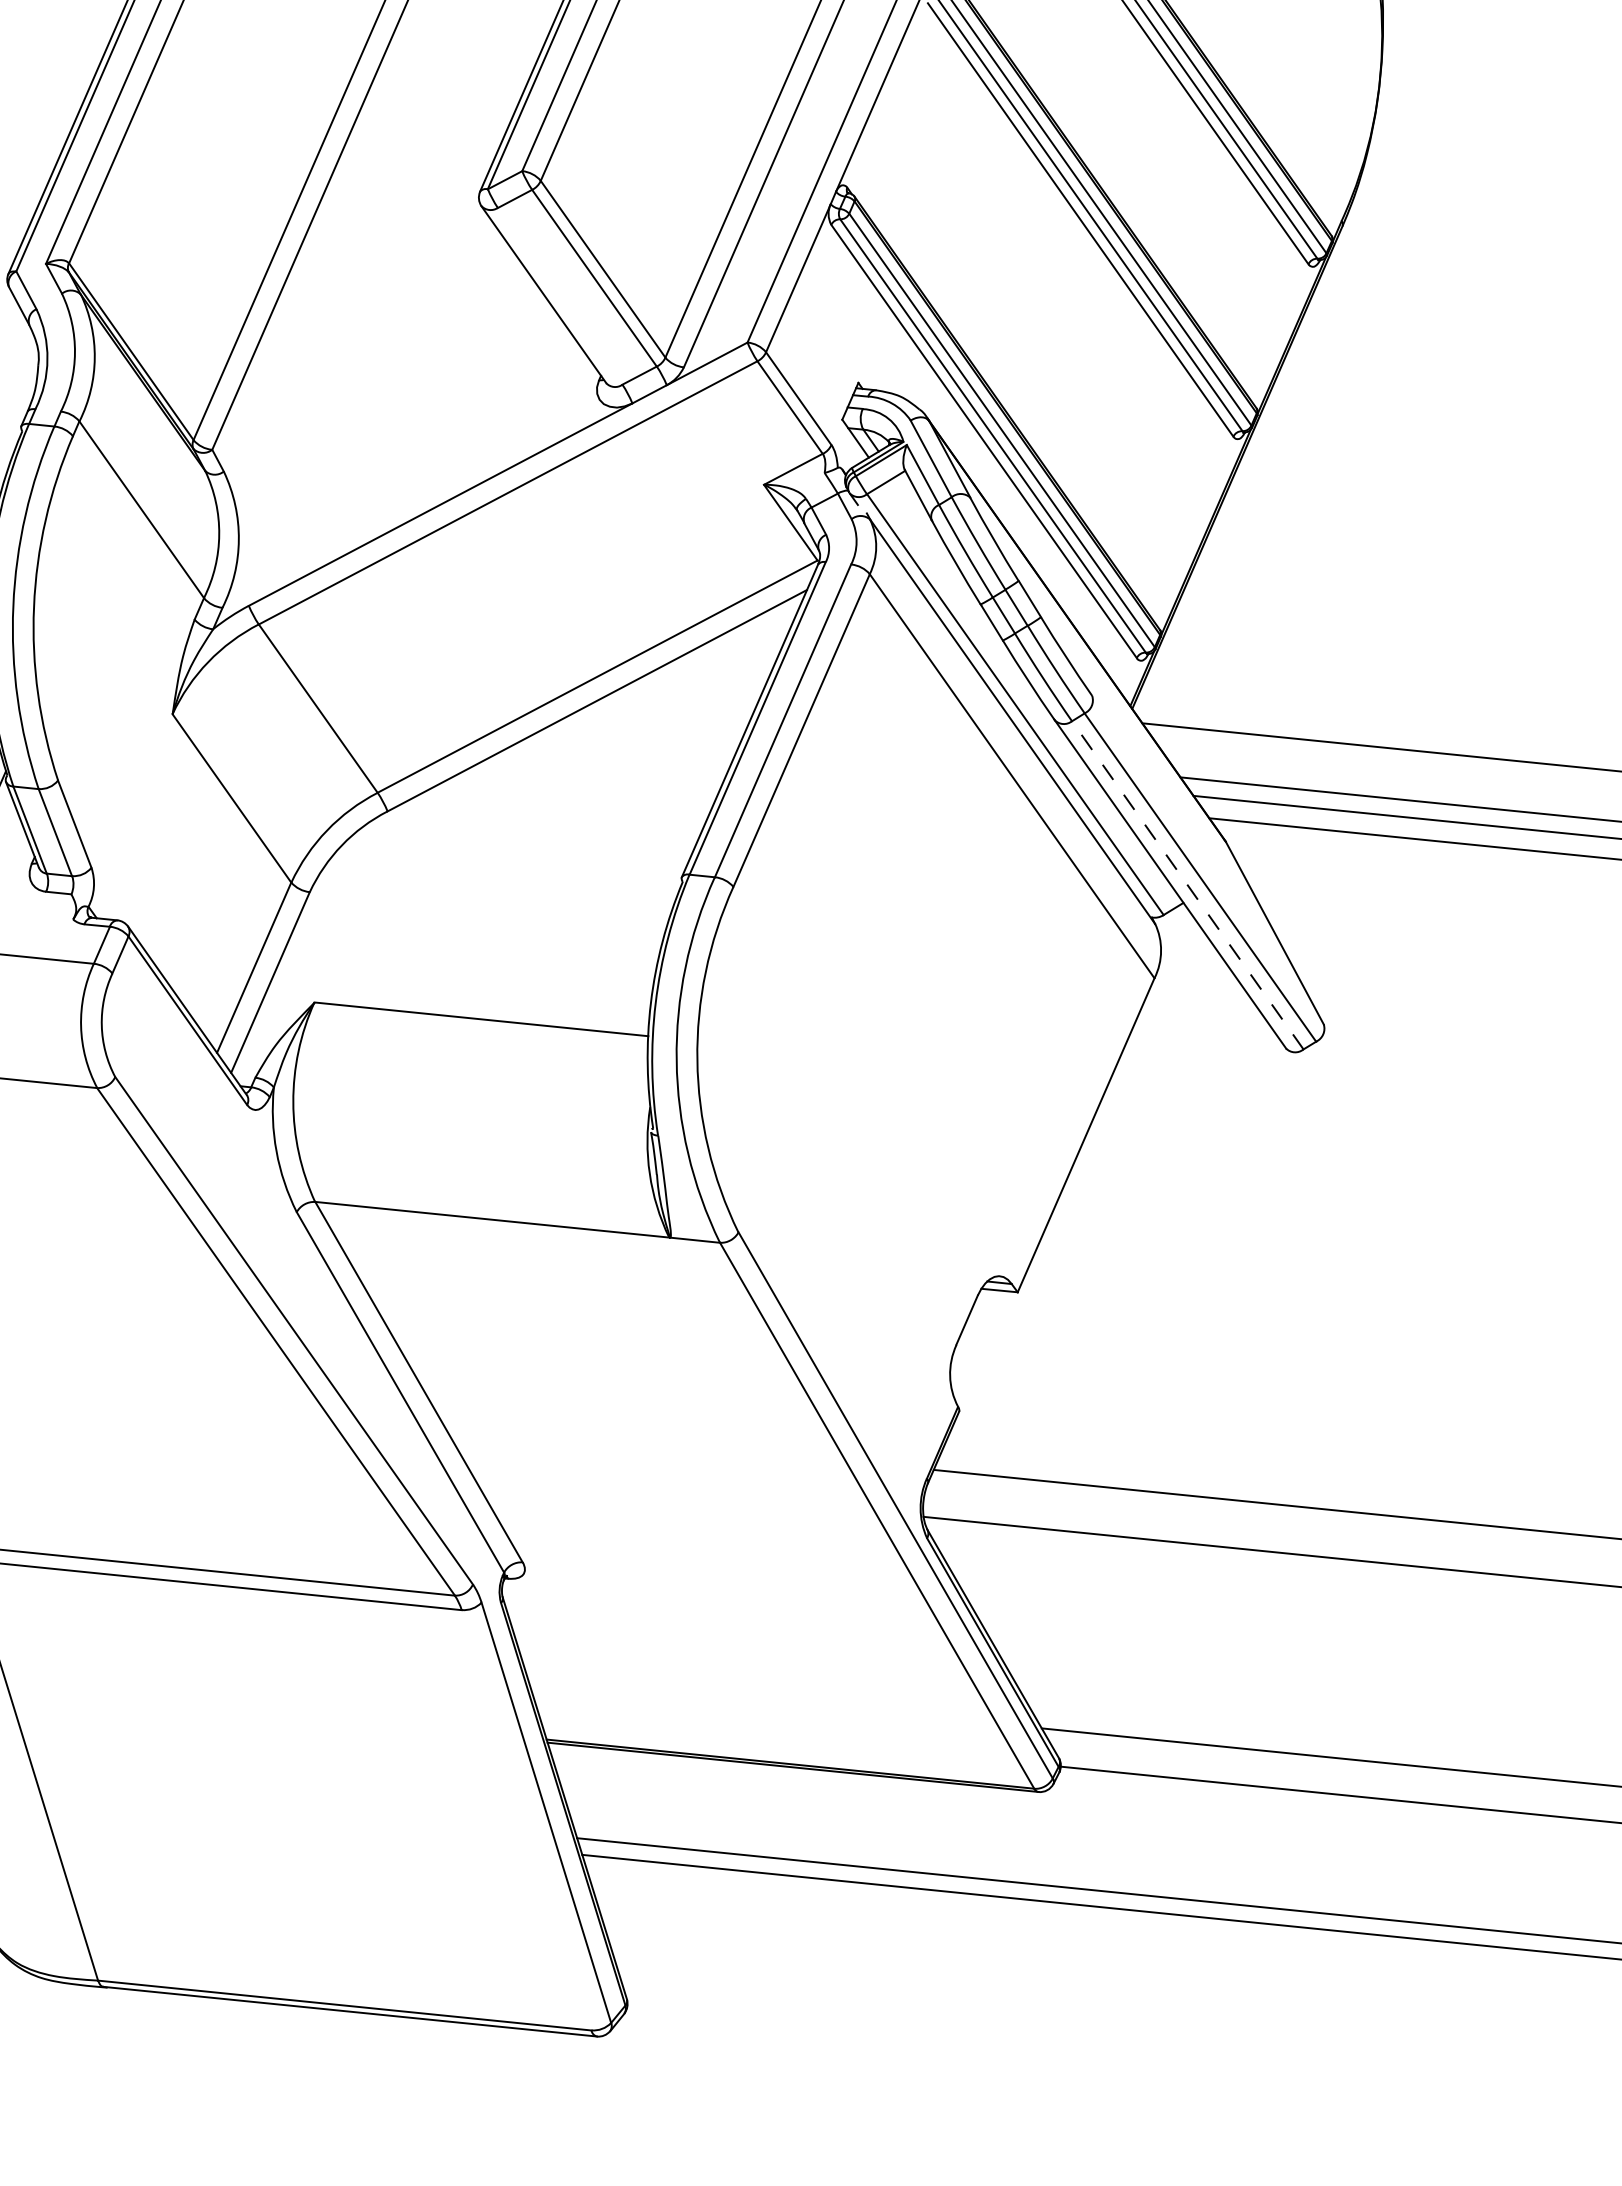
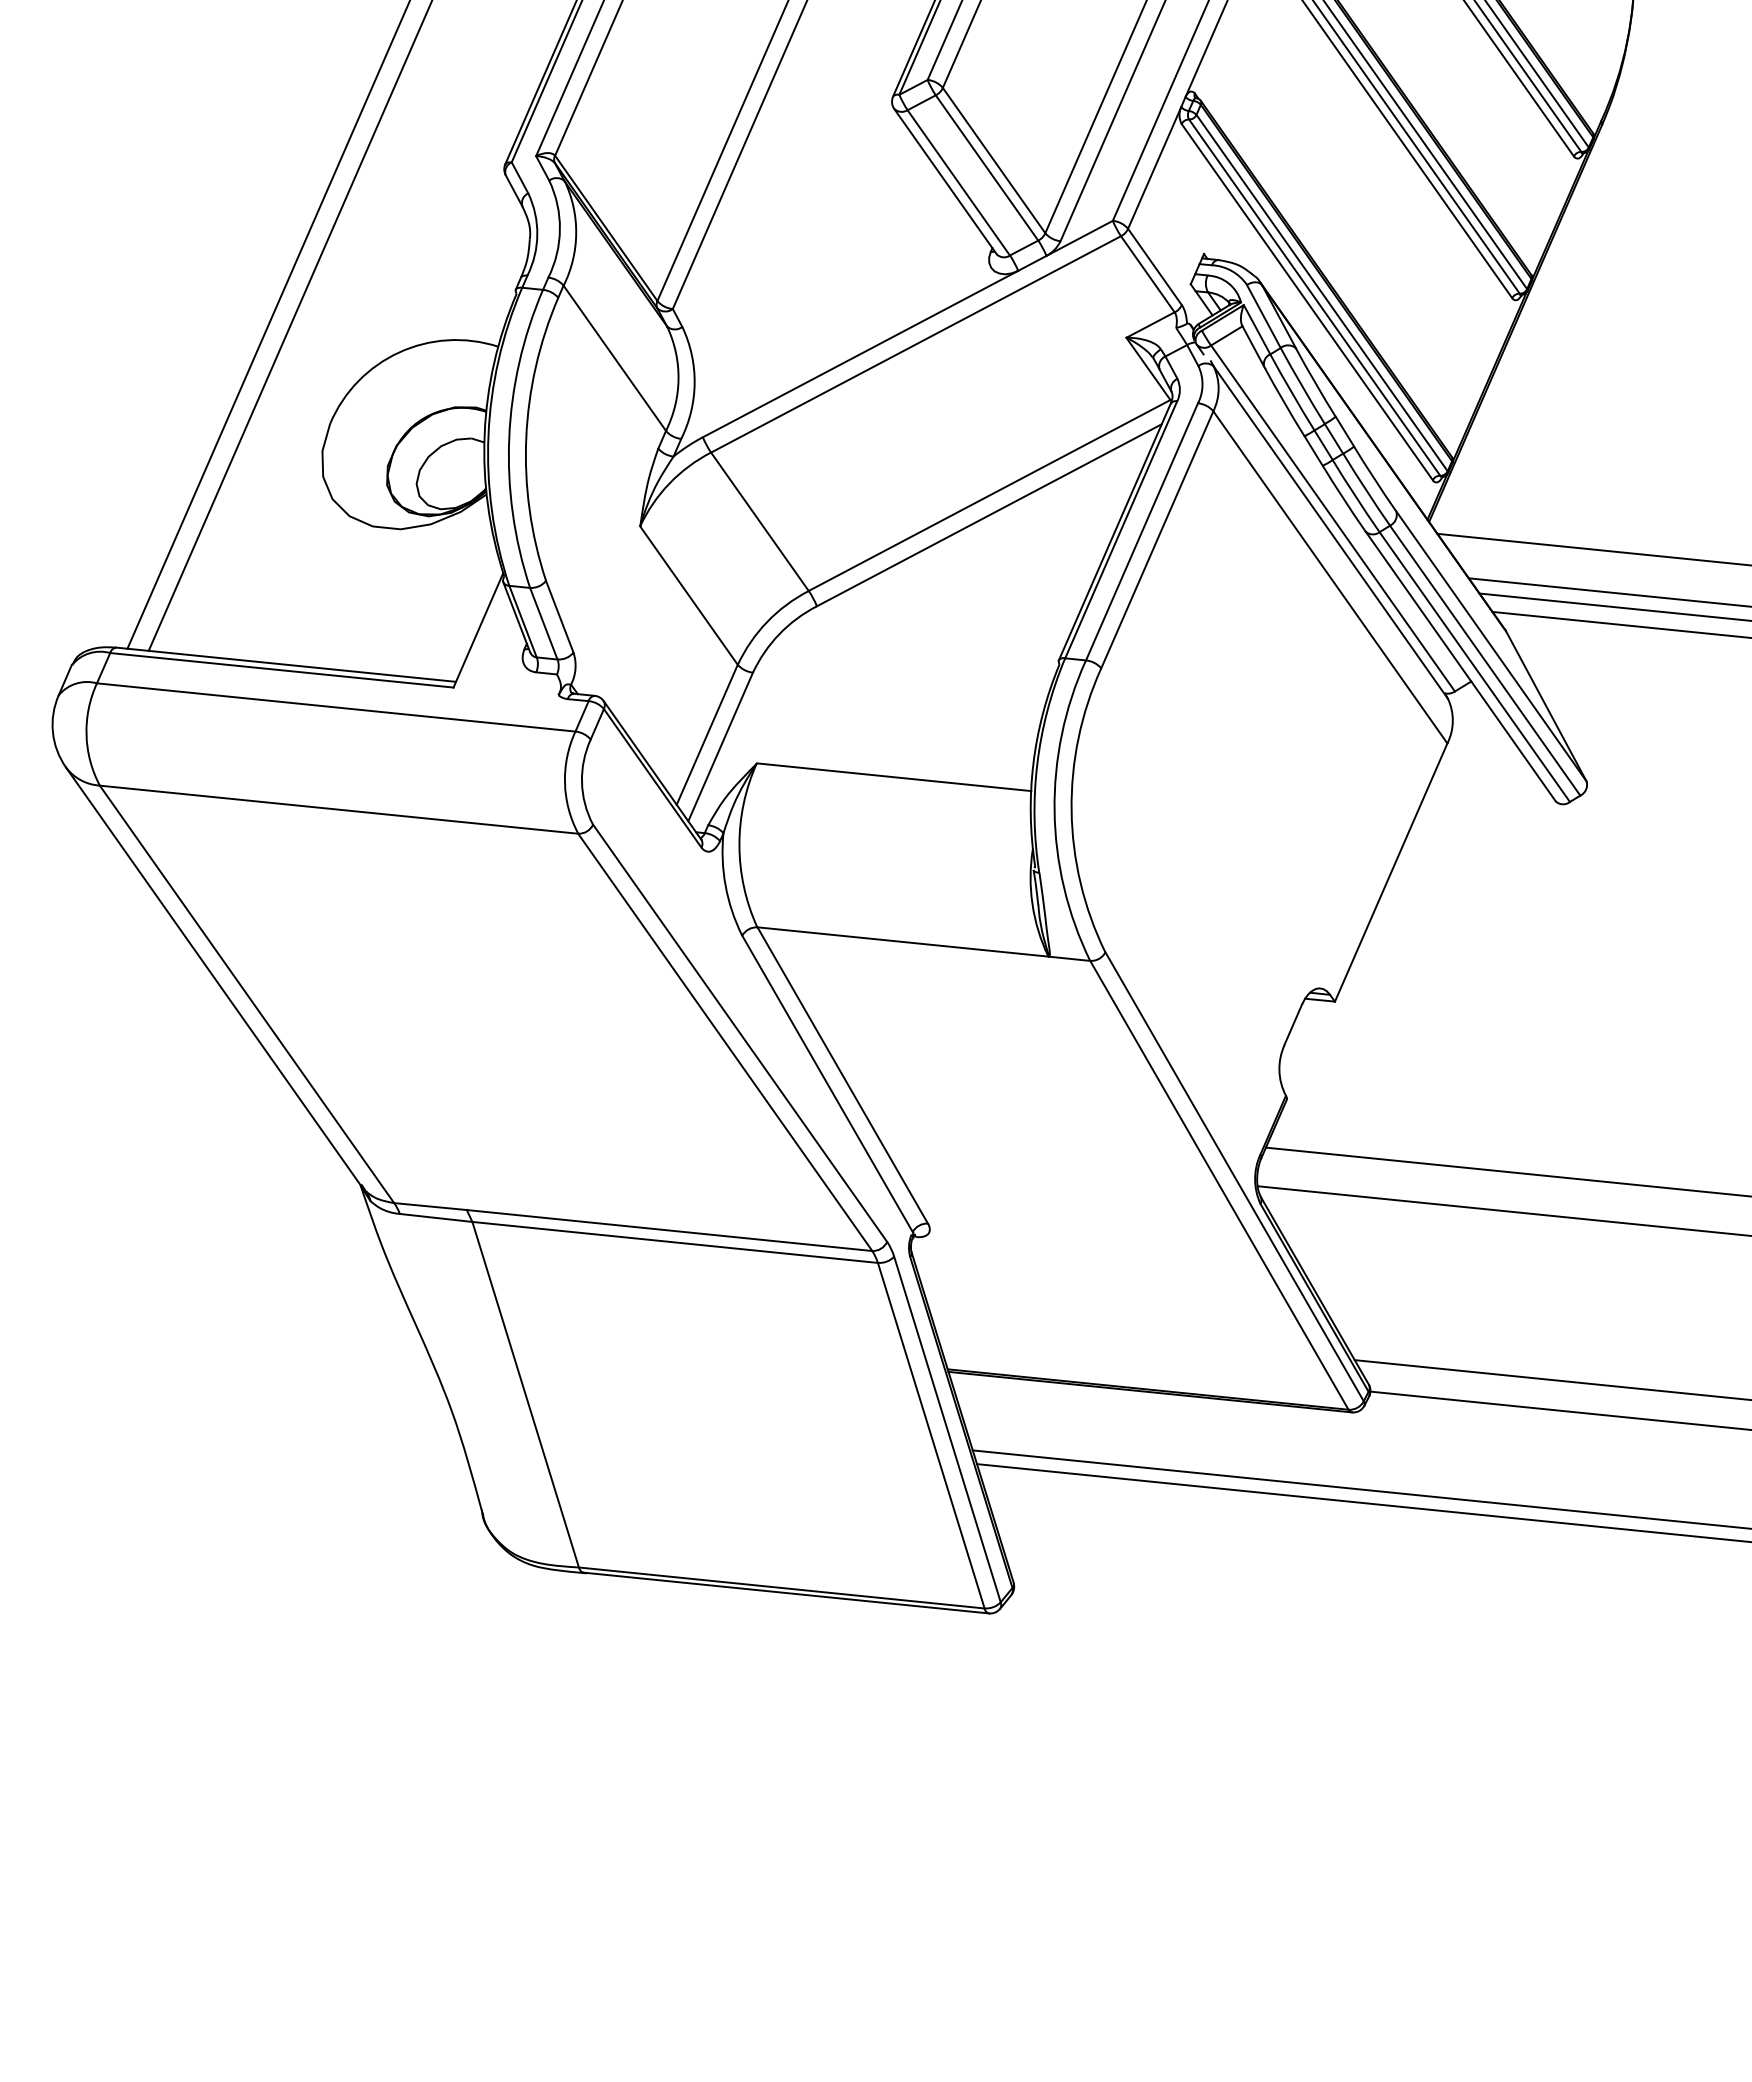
line: (559, 295) -> (958, 182), added
line: (1208, 860) -> (1491, 646), added
line: (1187, 884) -> (1474, 666), dashed -> solid
line: (525, 1820) -> (930, 1435), added

